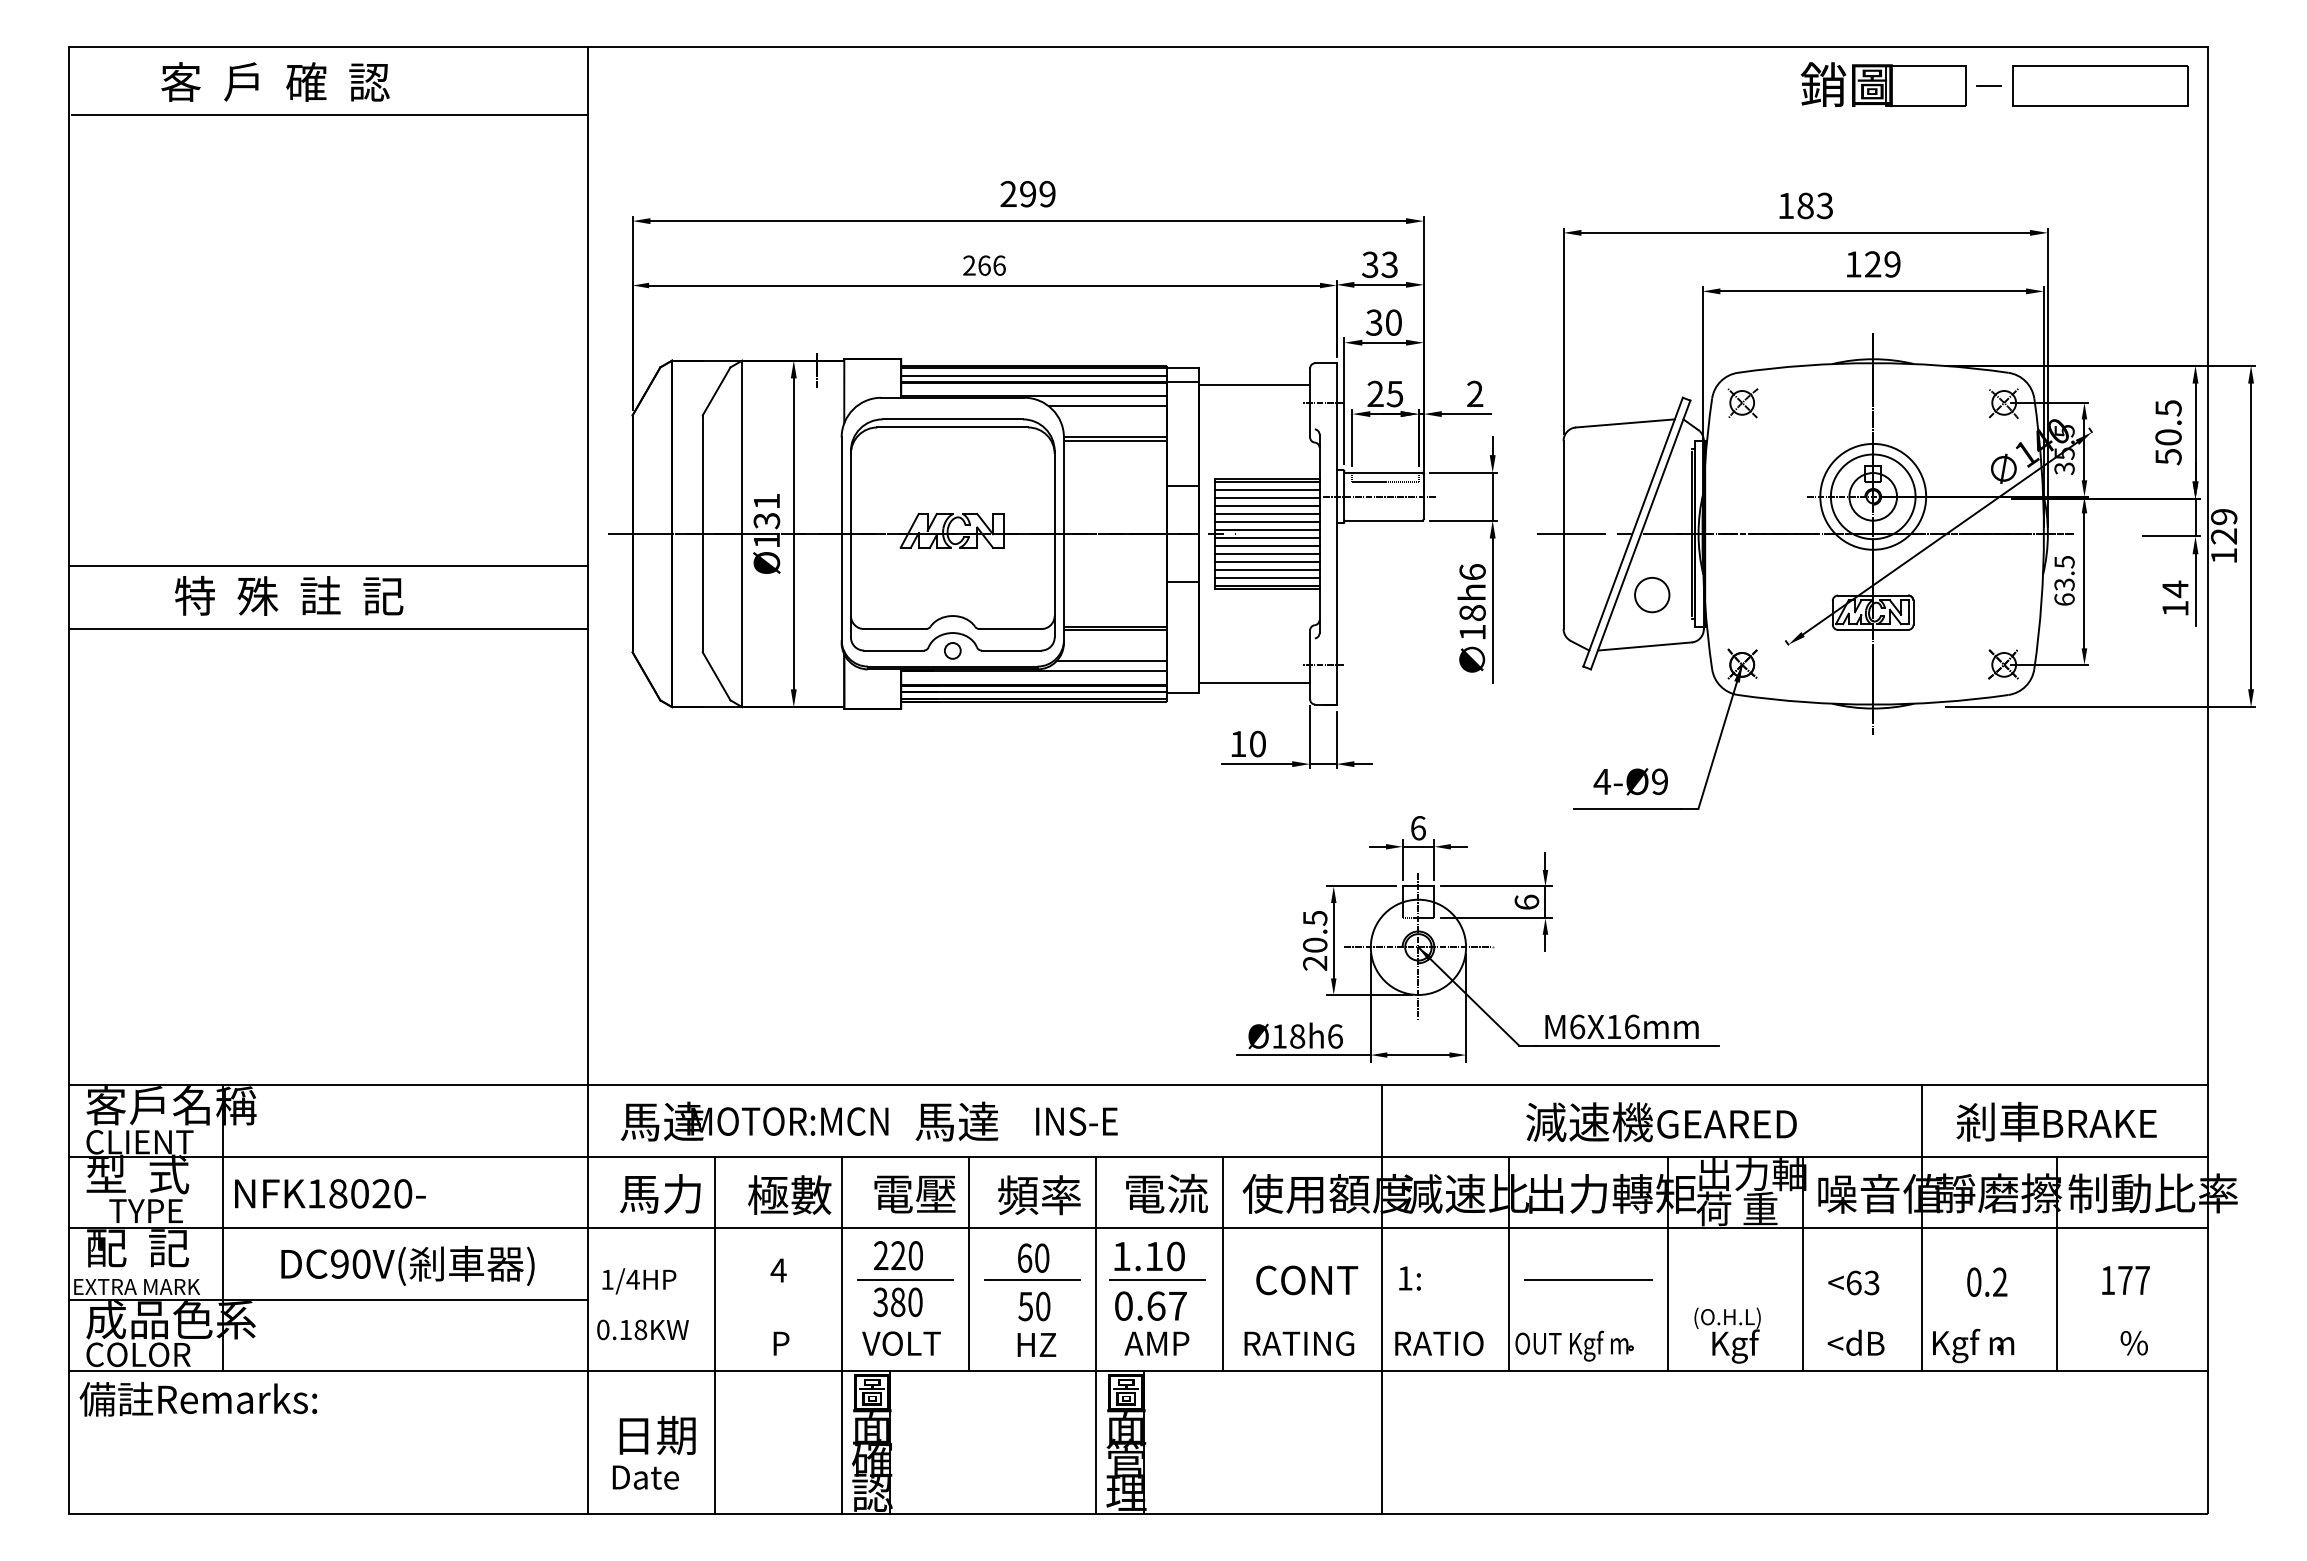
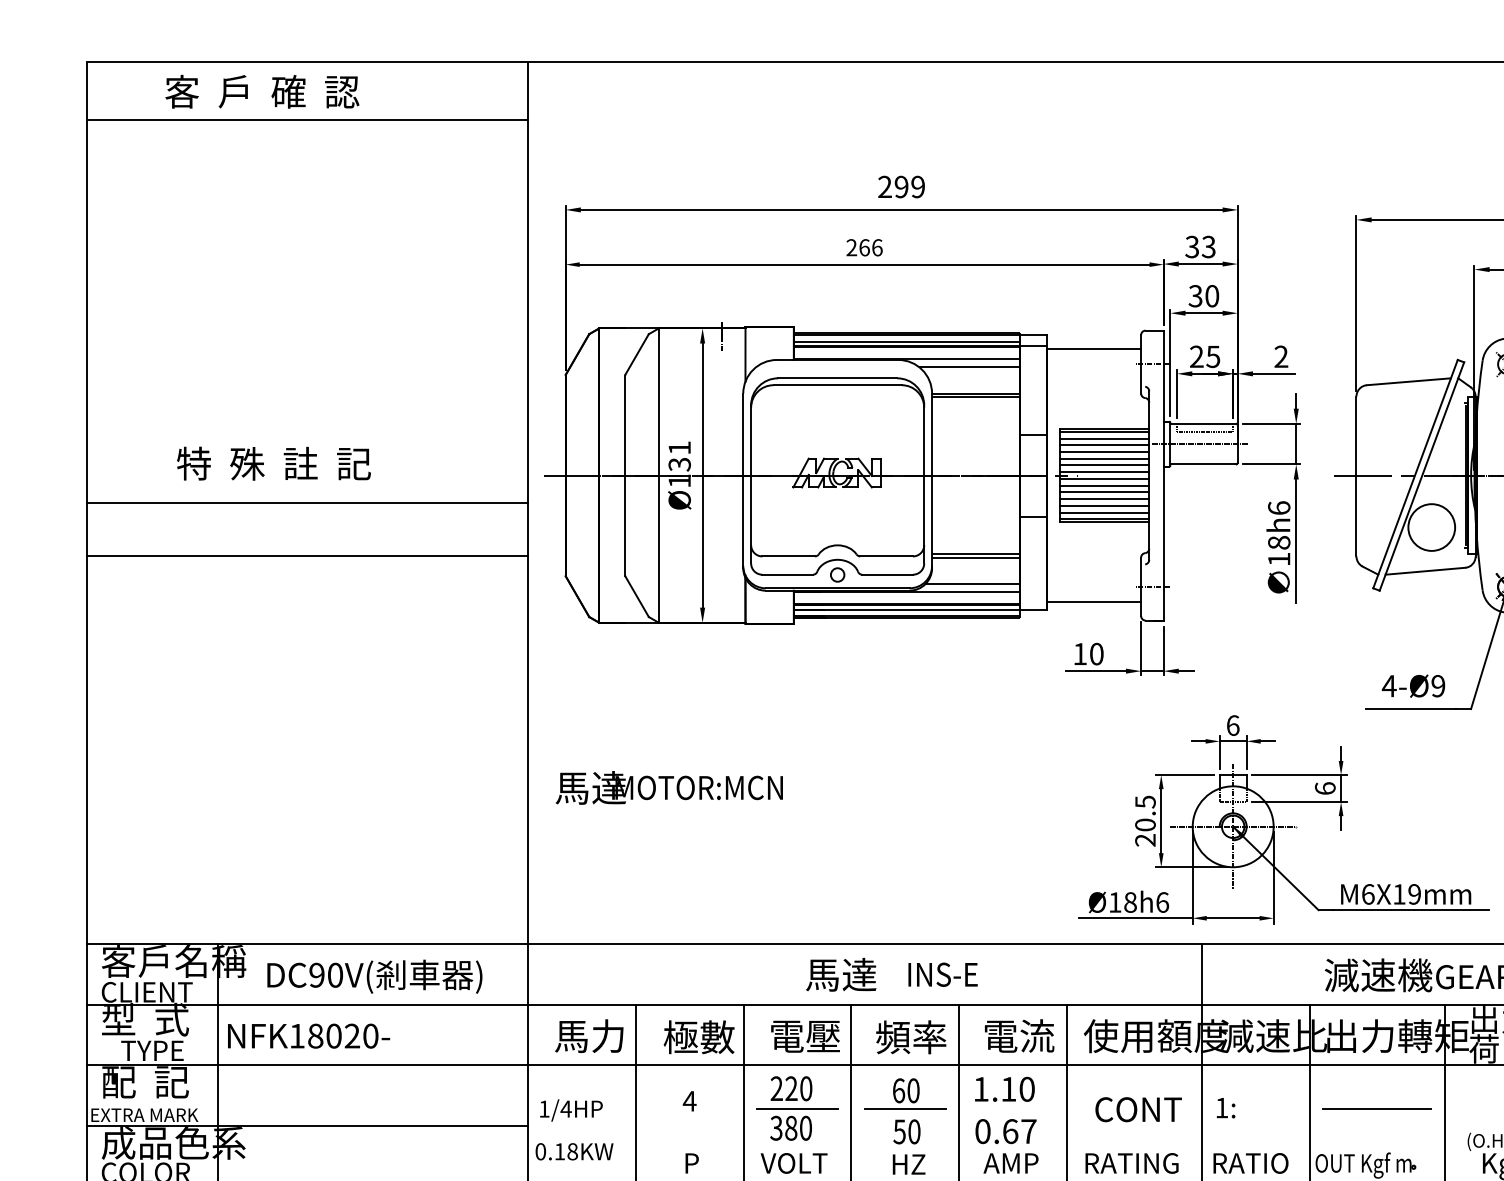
circle: (1652, 594) -> (1431, 527), size x1.6
text: (289, 595) -> (274, 463), moved
text: (1631, 1026) -> (1414, 894), M6X16mm -> M6X19mm
text: (754, 1121) -> (669, 787), moved
text: (407, 1265) -> (374, 976), moved
line: (1157, 1279) -> (1011, 1108), removed

